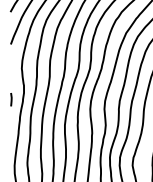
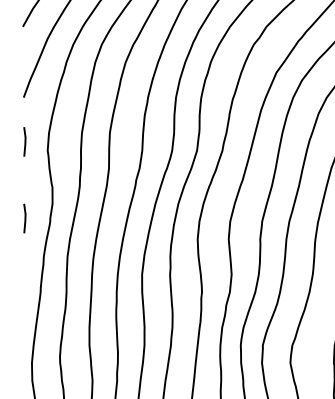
line: (11, 64) -> (25, 141), added

